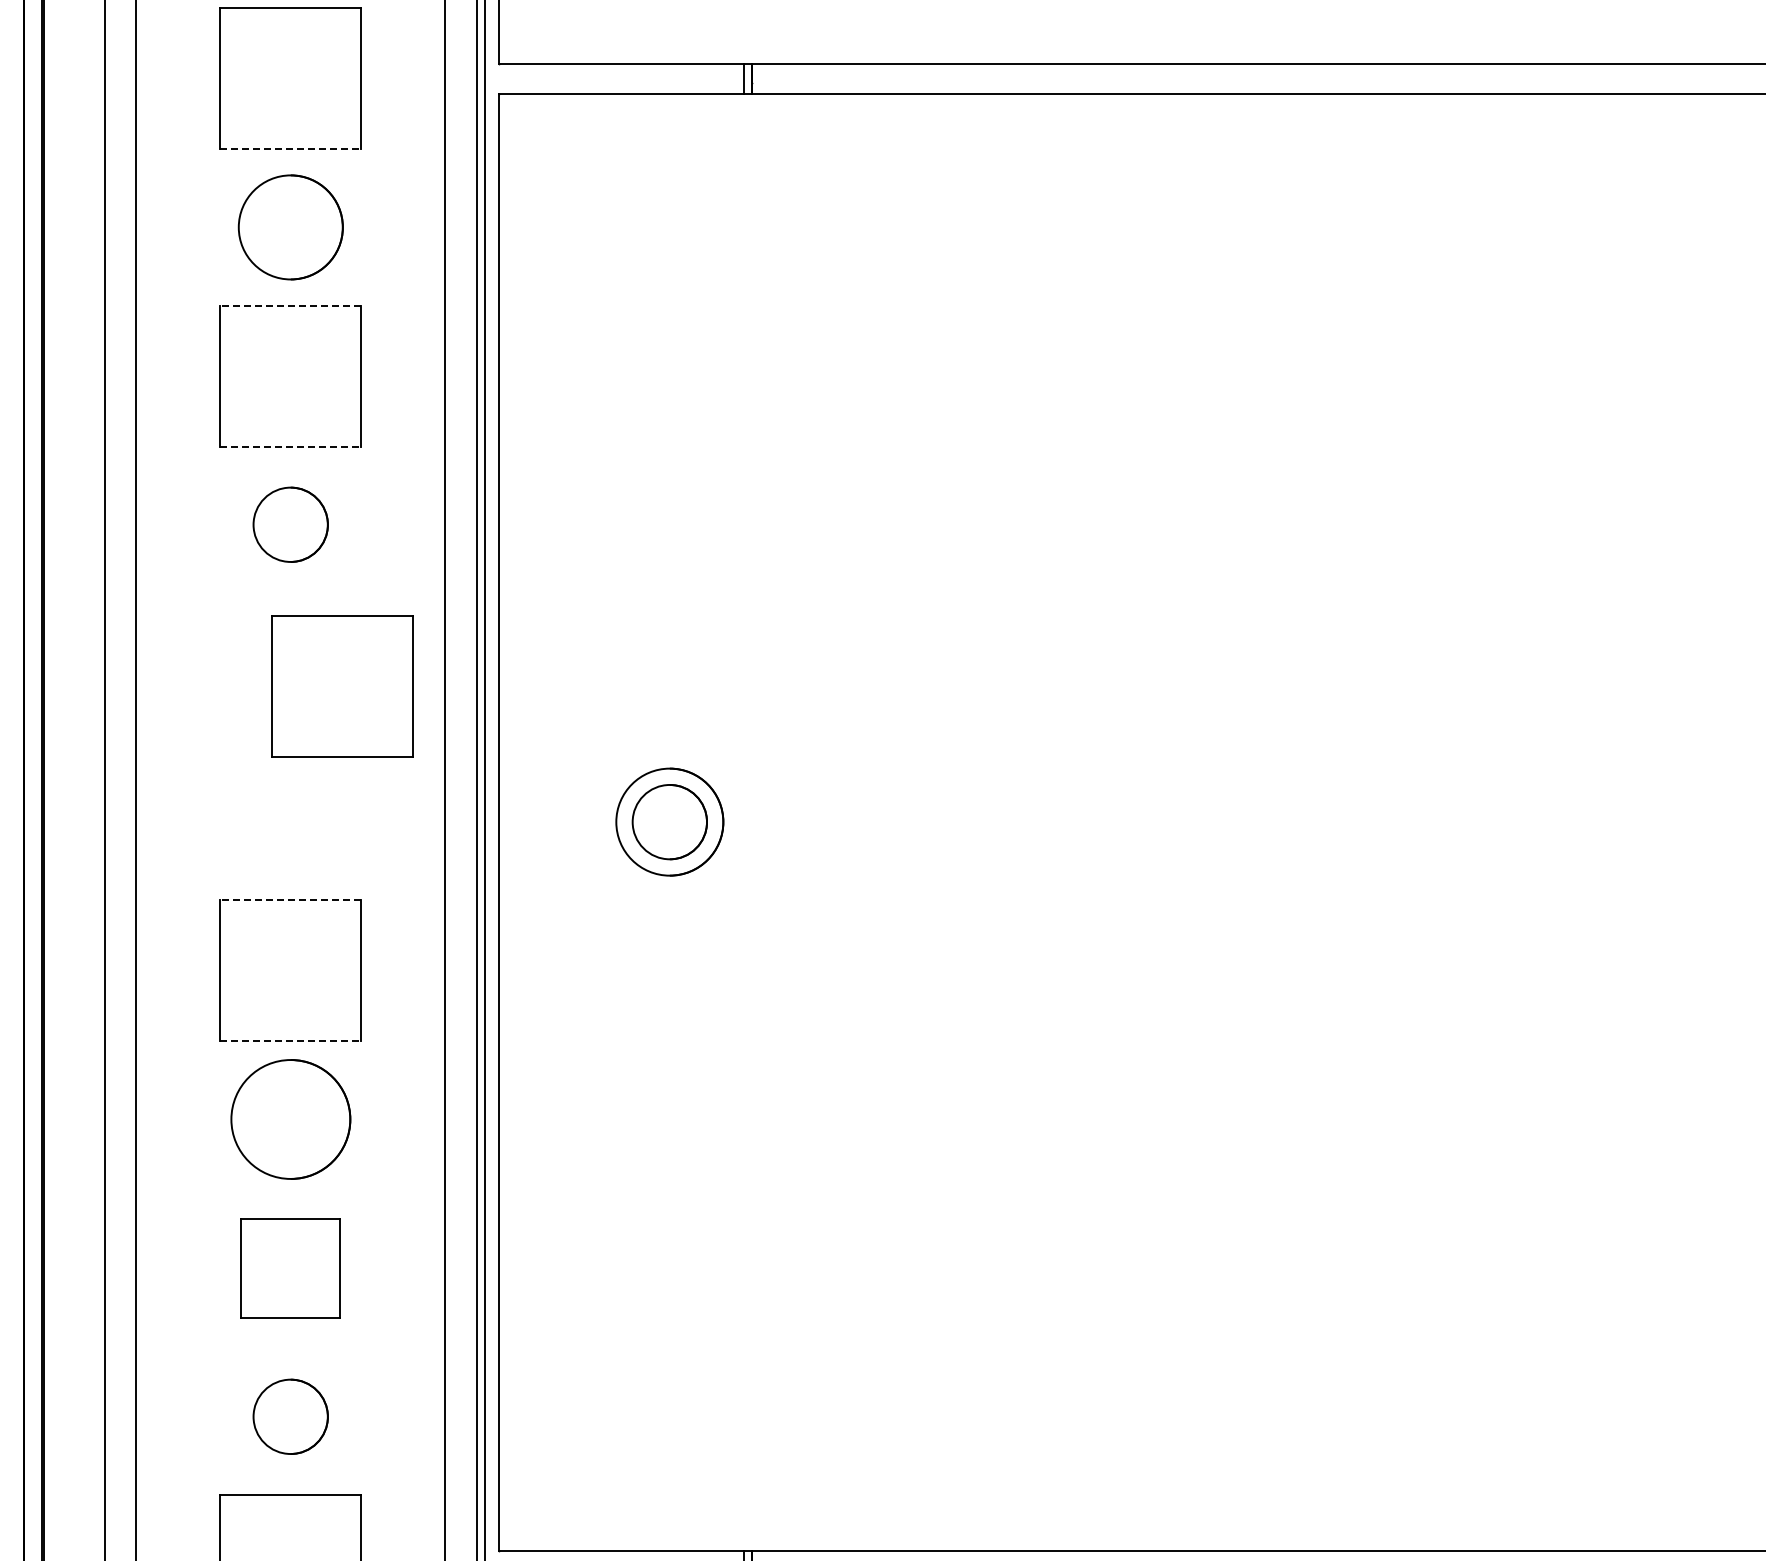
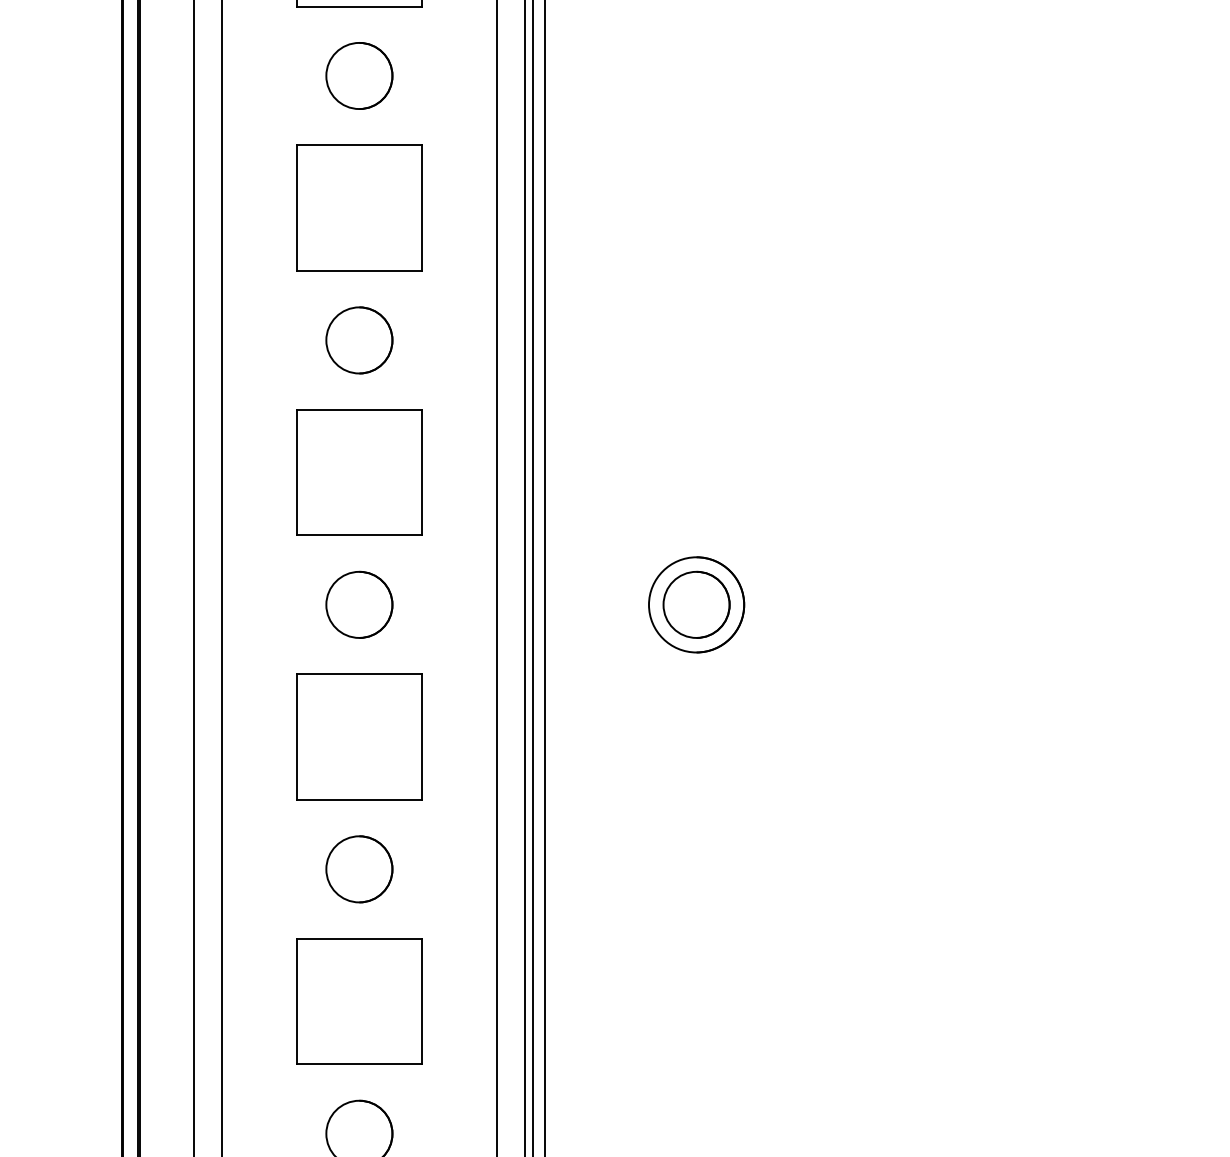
line: (290, 149) -> (359, 6), dashed -> solid
circle: (290, 227) -> (359, 76), size x0.71
line: (290, 305) -> (359, 145), dashed -> solid
line: (290, 446) -> (359, 270), dashed -> solid
part: (342, 686) -> (359, 472), moved
circle: (290, 822) -> (359, 605), added
line: (290, 900) -> (359, 674), dashed -> solid
line: (290, 1041) -> (359, 799), dashed -> solid
circle: (290, 1119) -> (359, 869), size x0.62
part: (290, 1268) -> (359, 1001), size x1.43

